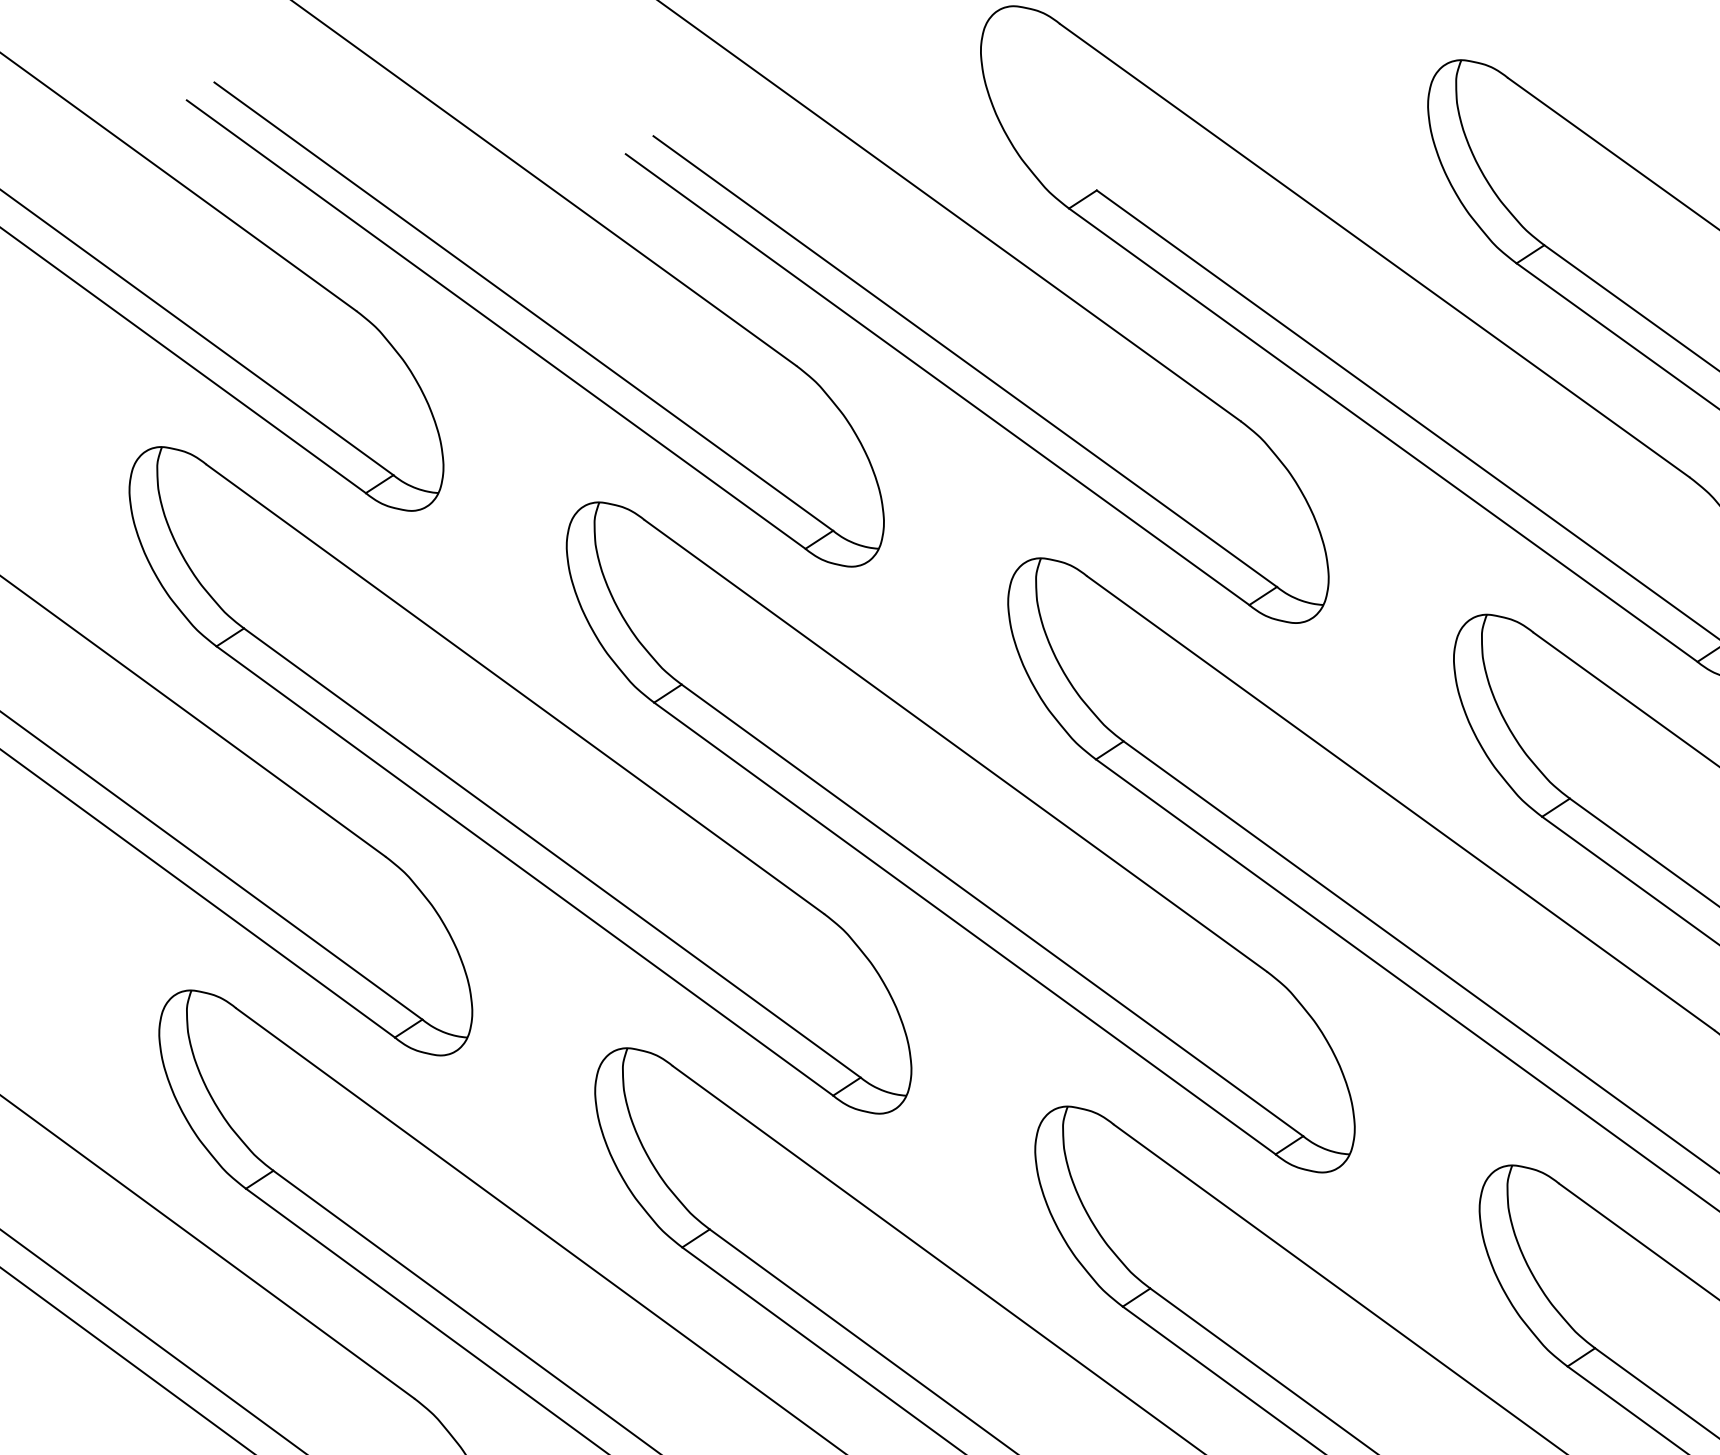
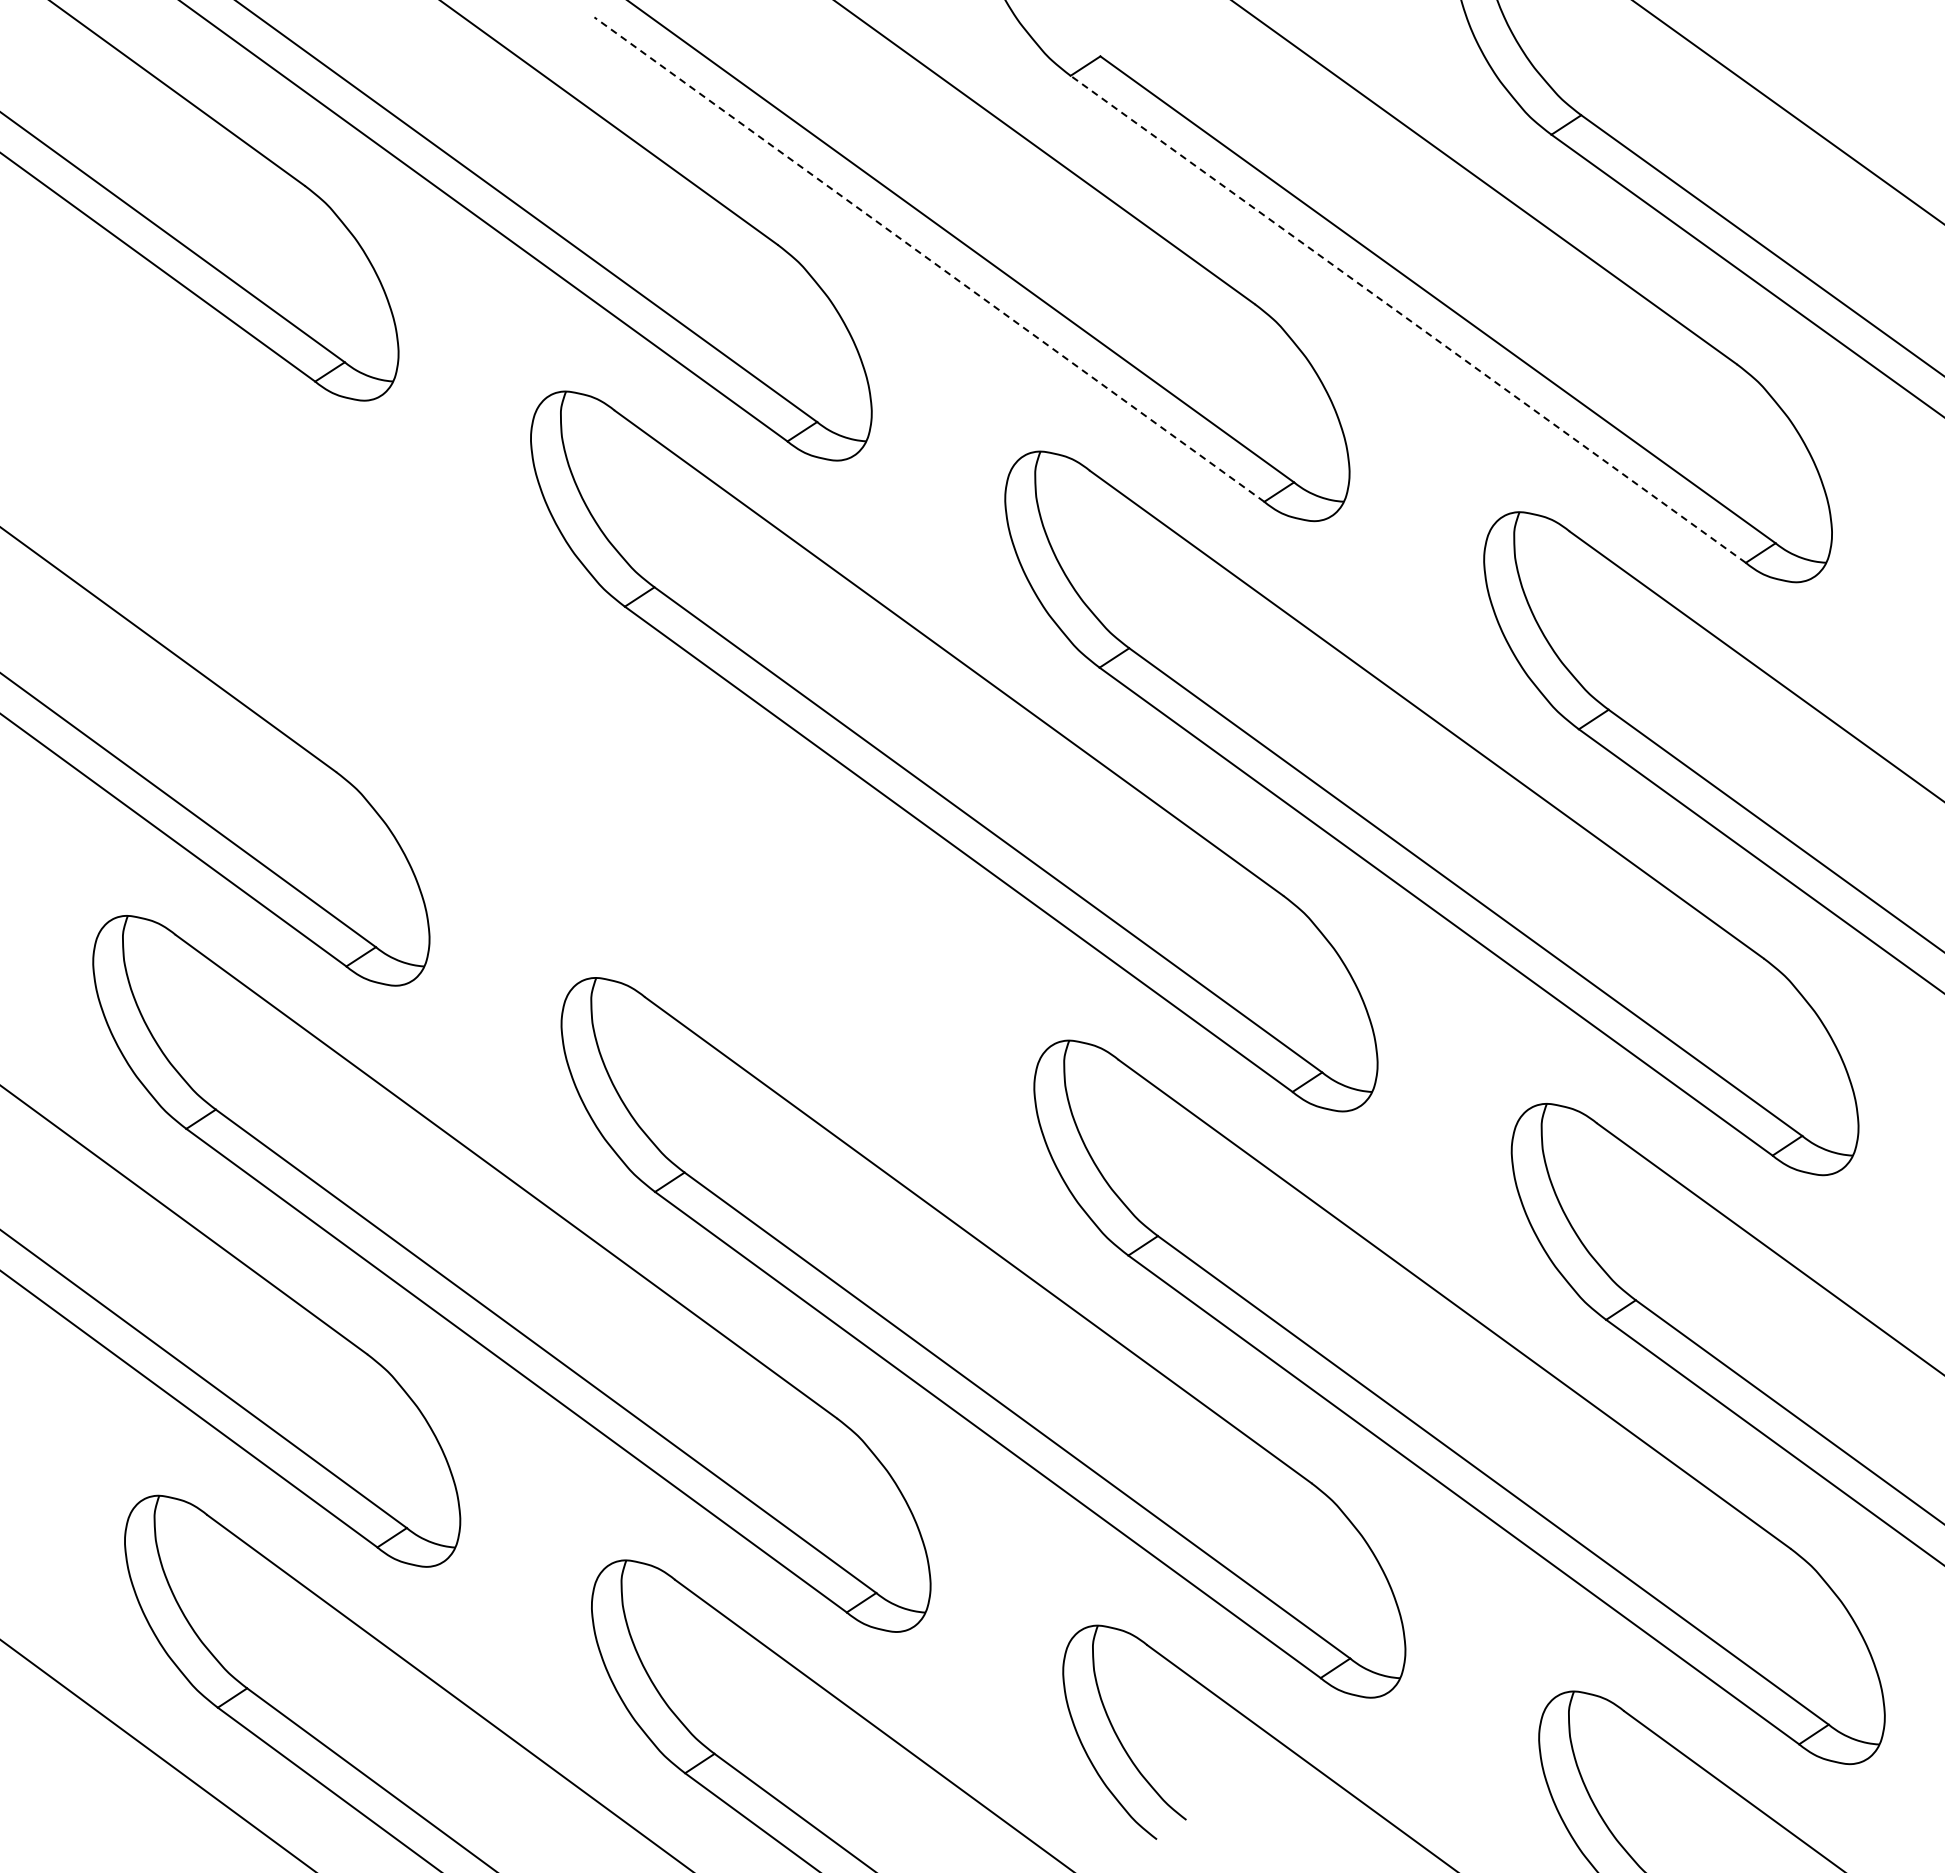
line: (937, 379) -> (929, 259), solid -> dashed
line: (1382, 435) -> (1407, 319), solid -> dashed
part: (520, 780) -> (481, 690), removed

